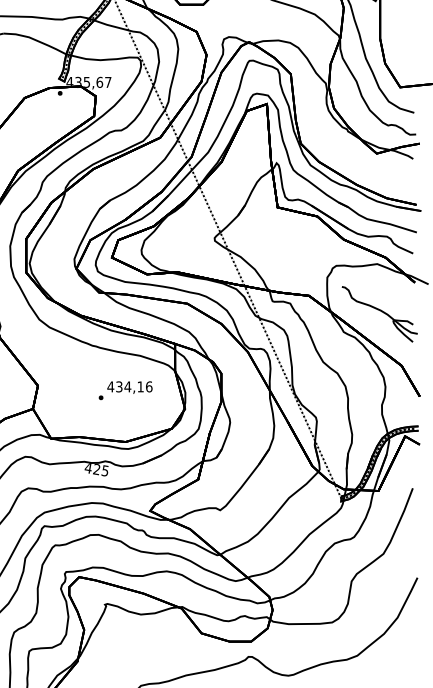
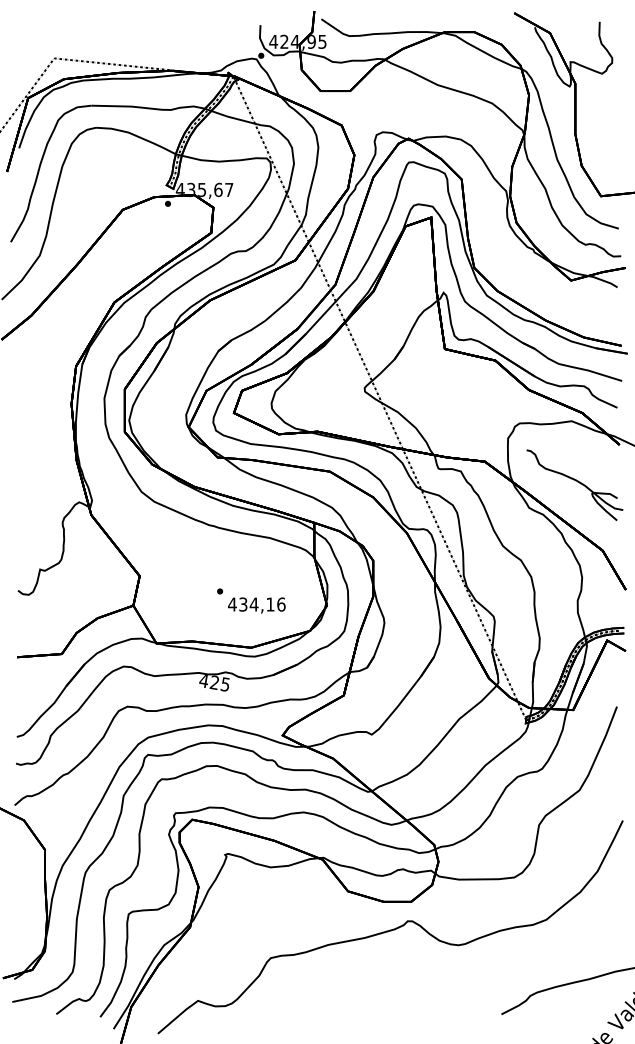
text: (129, 387) -> (256, 605), moved

